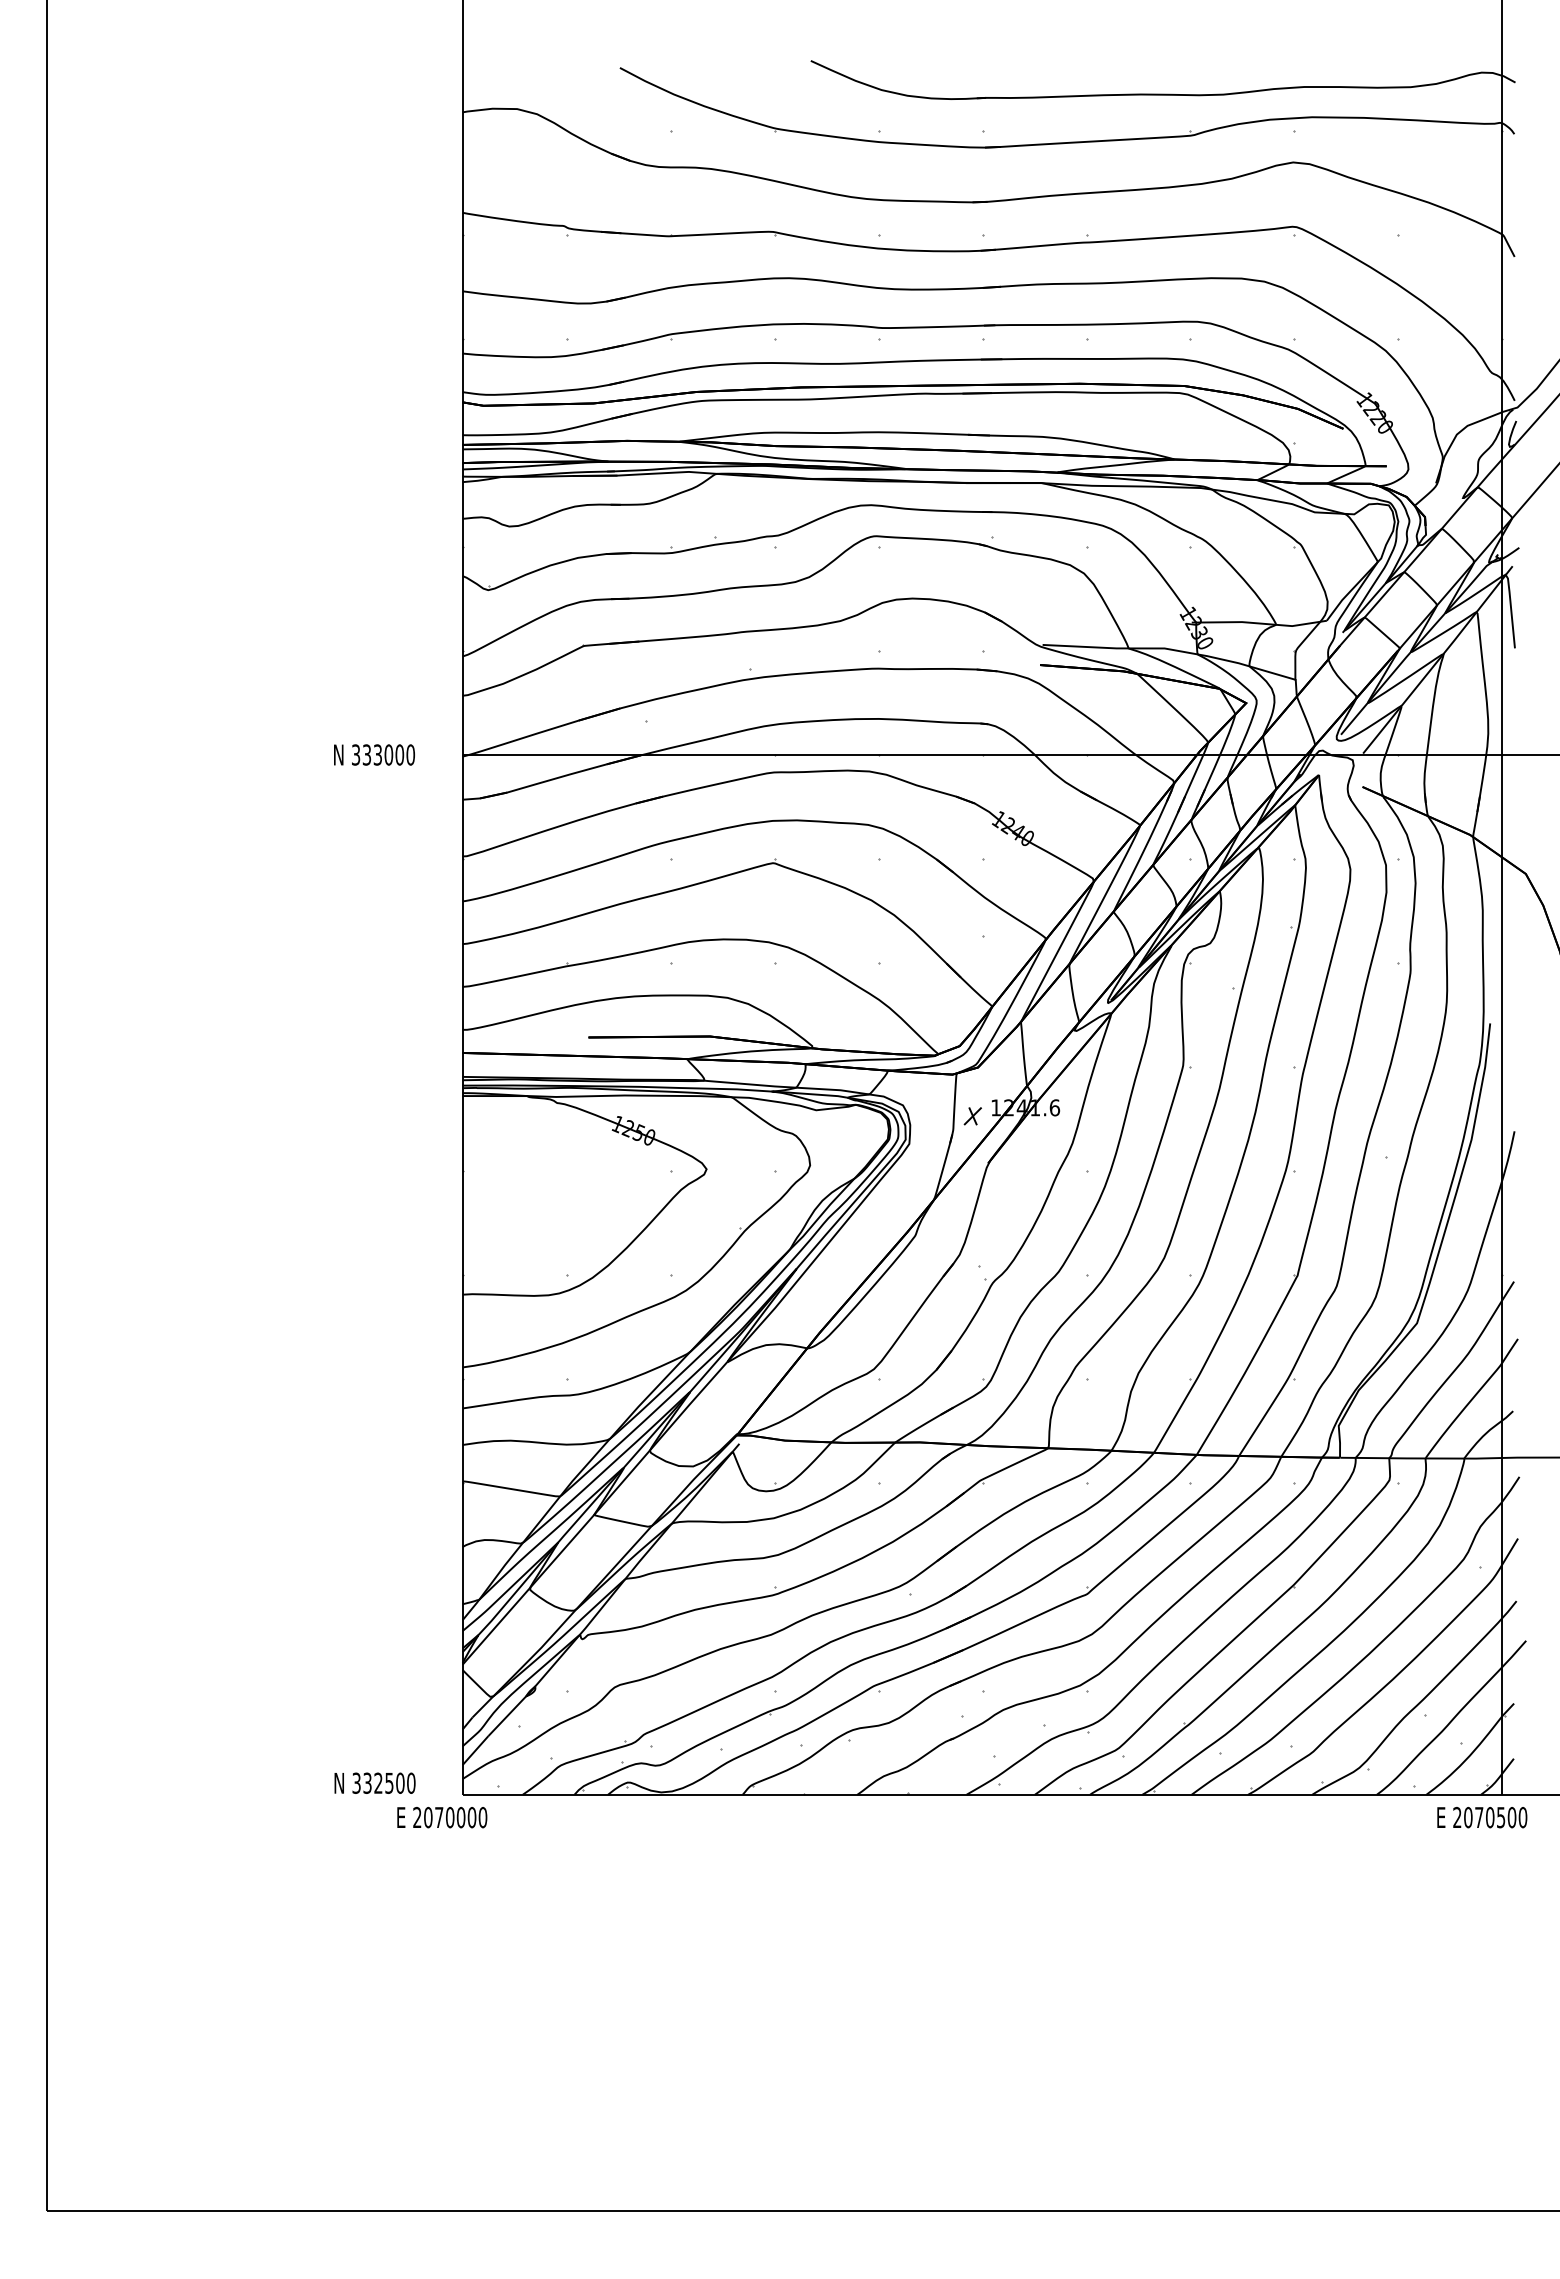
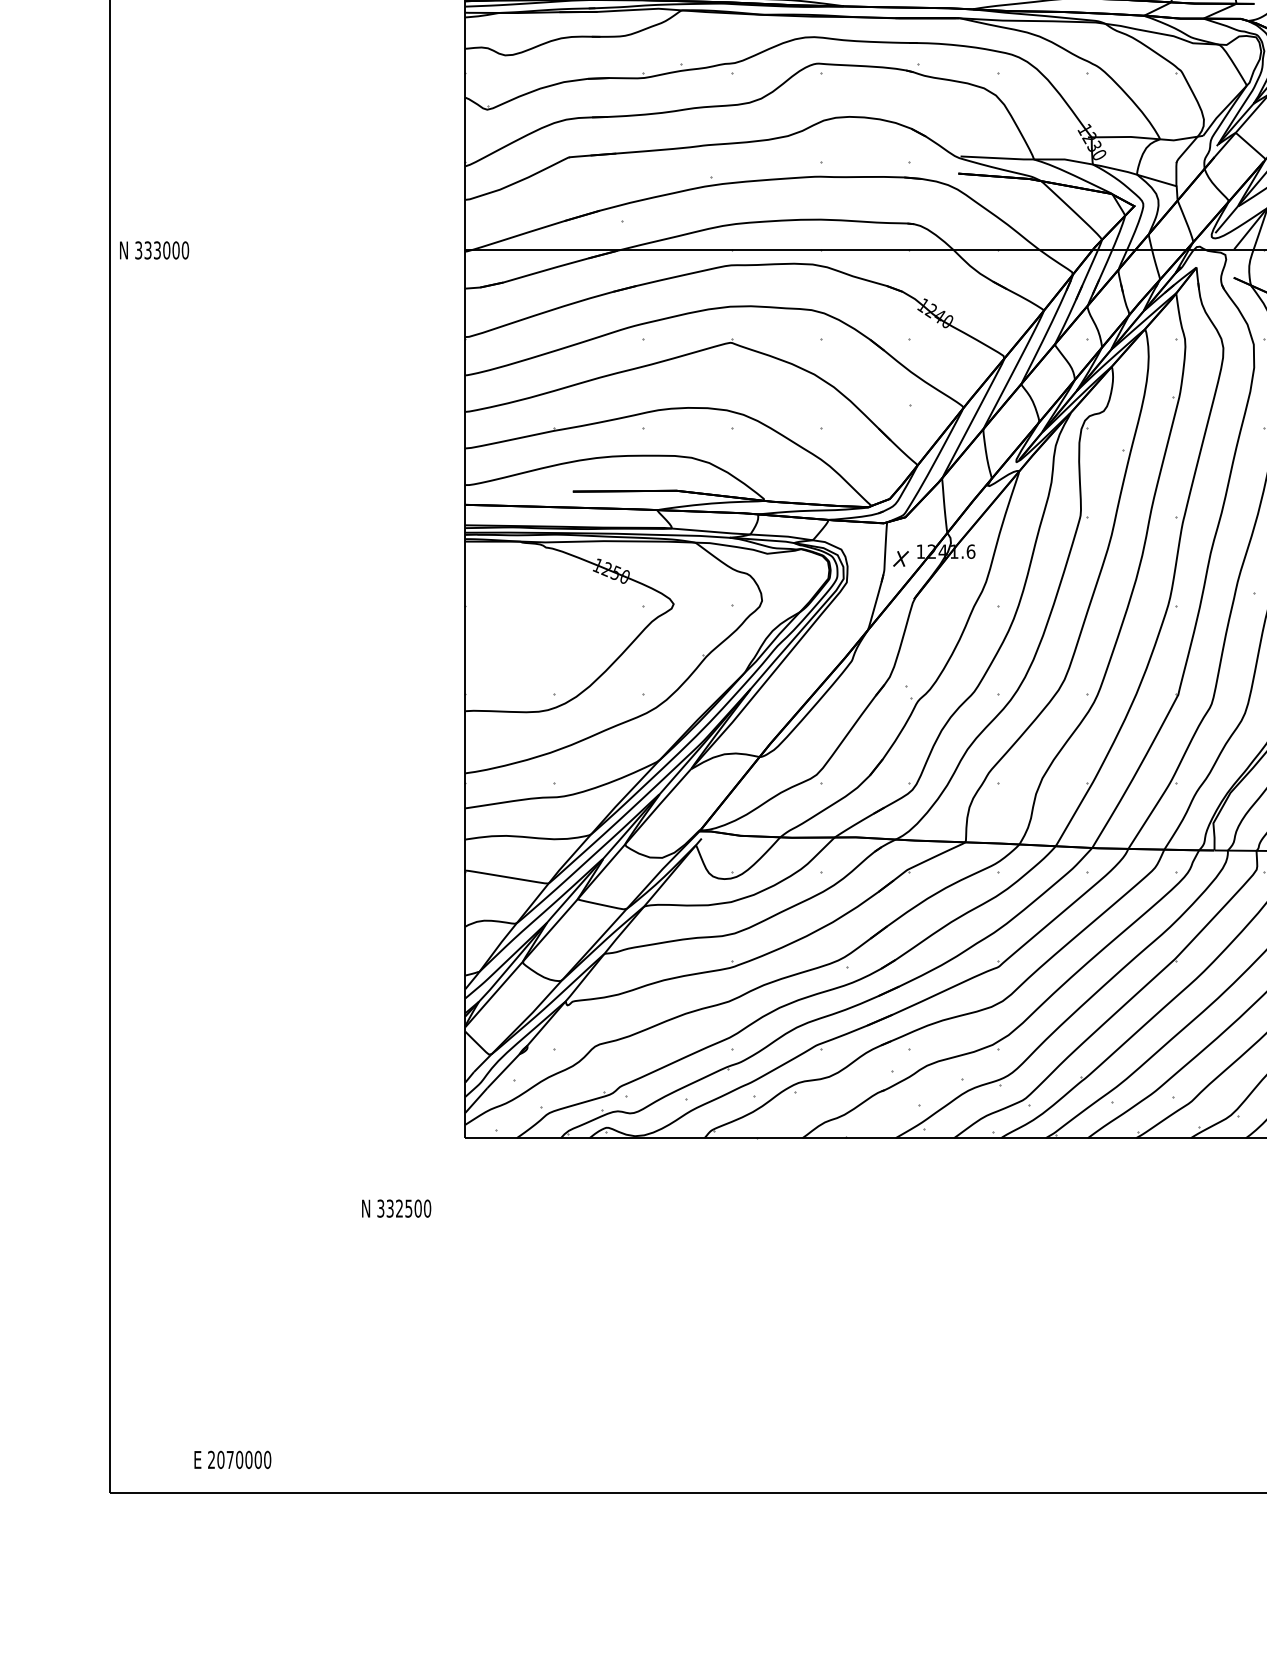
text: (374, 754) -> (154, 250), moved
text: (374, 1782) -> (396, 1207), moved
text: (442, 1817) -> (233, 1459), moved

